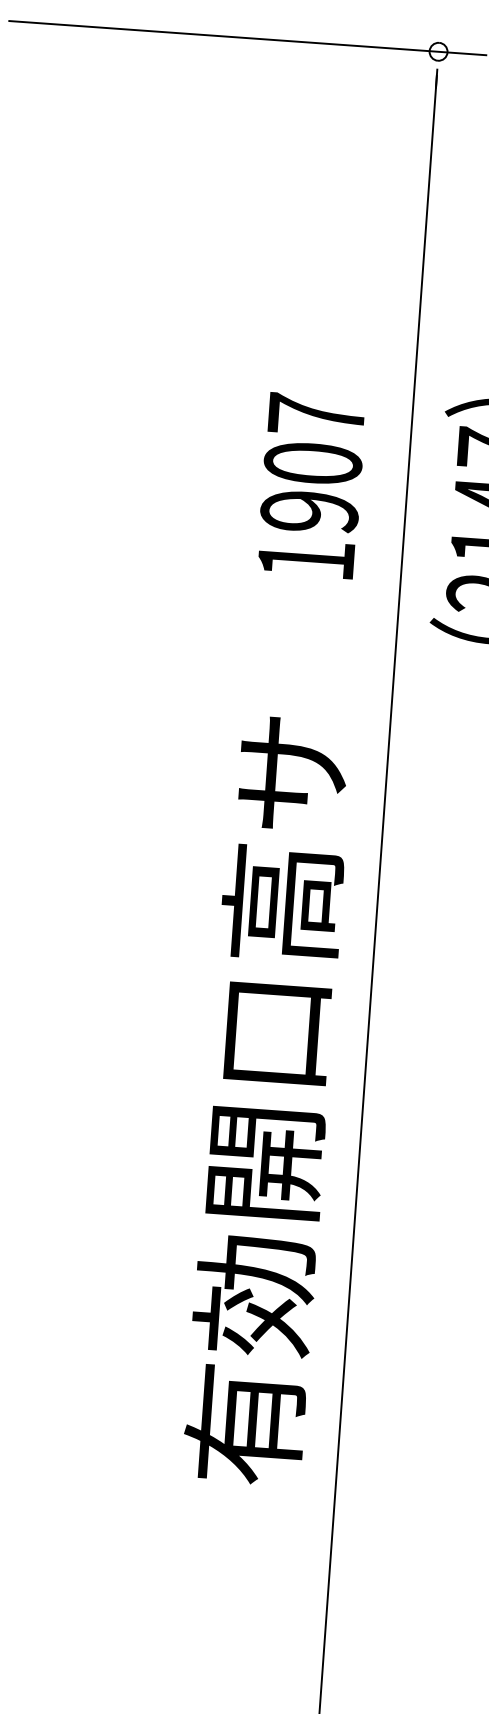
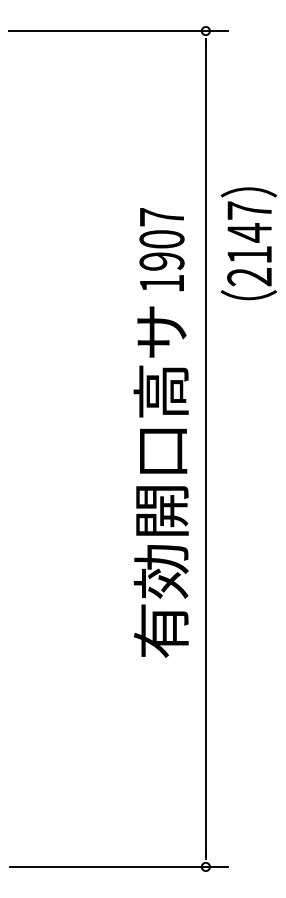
text: (310, 485) -> (161, 249), moved
text: (266, 1099) -> (160, 481), moved

